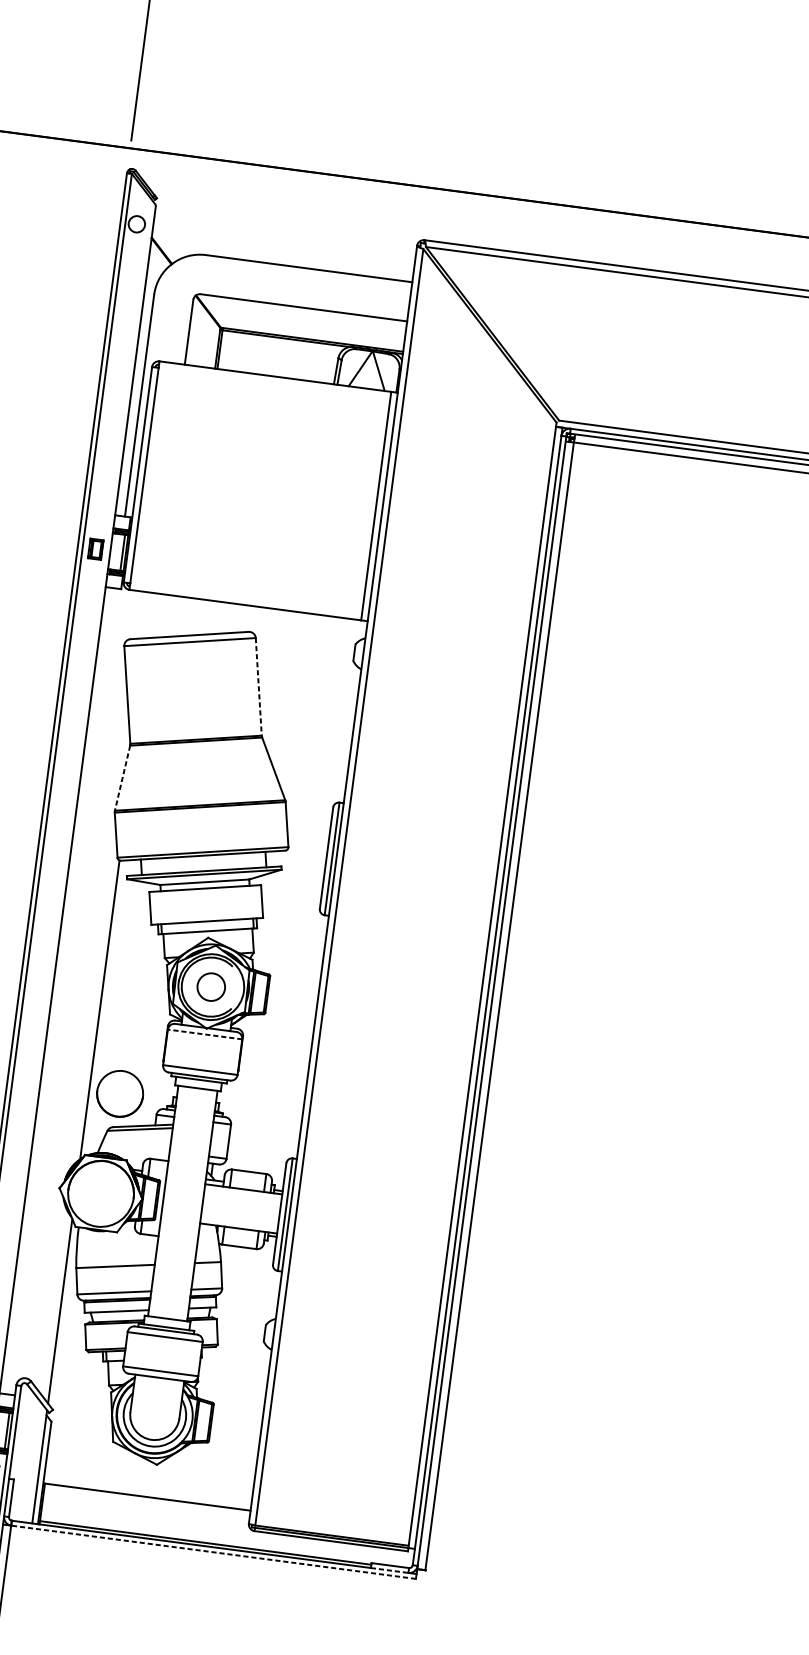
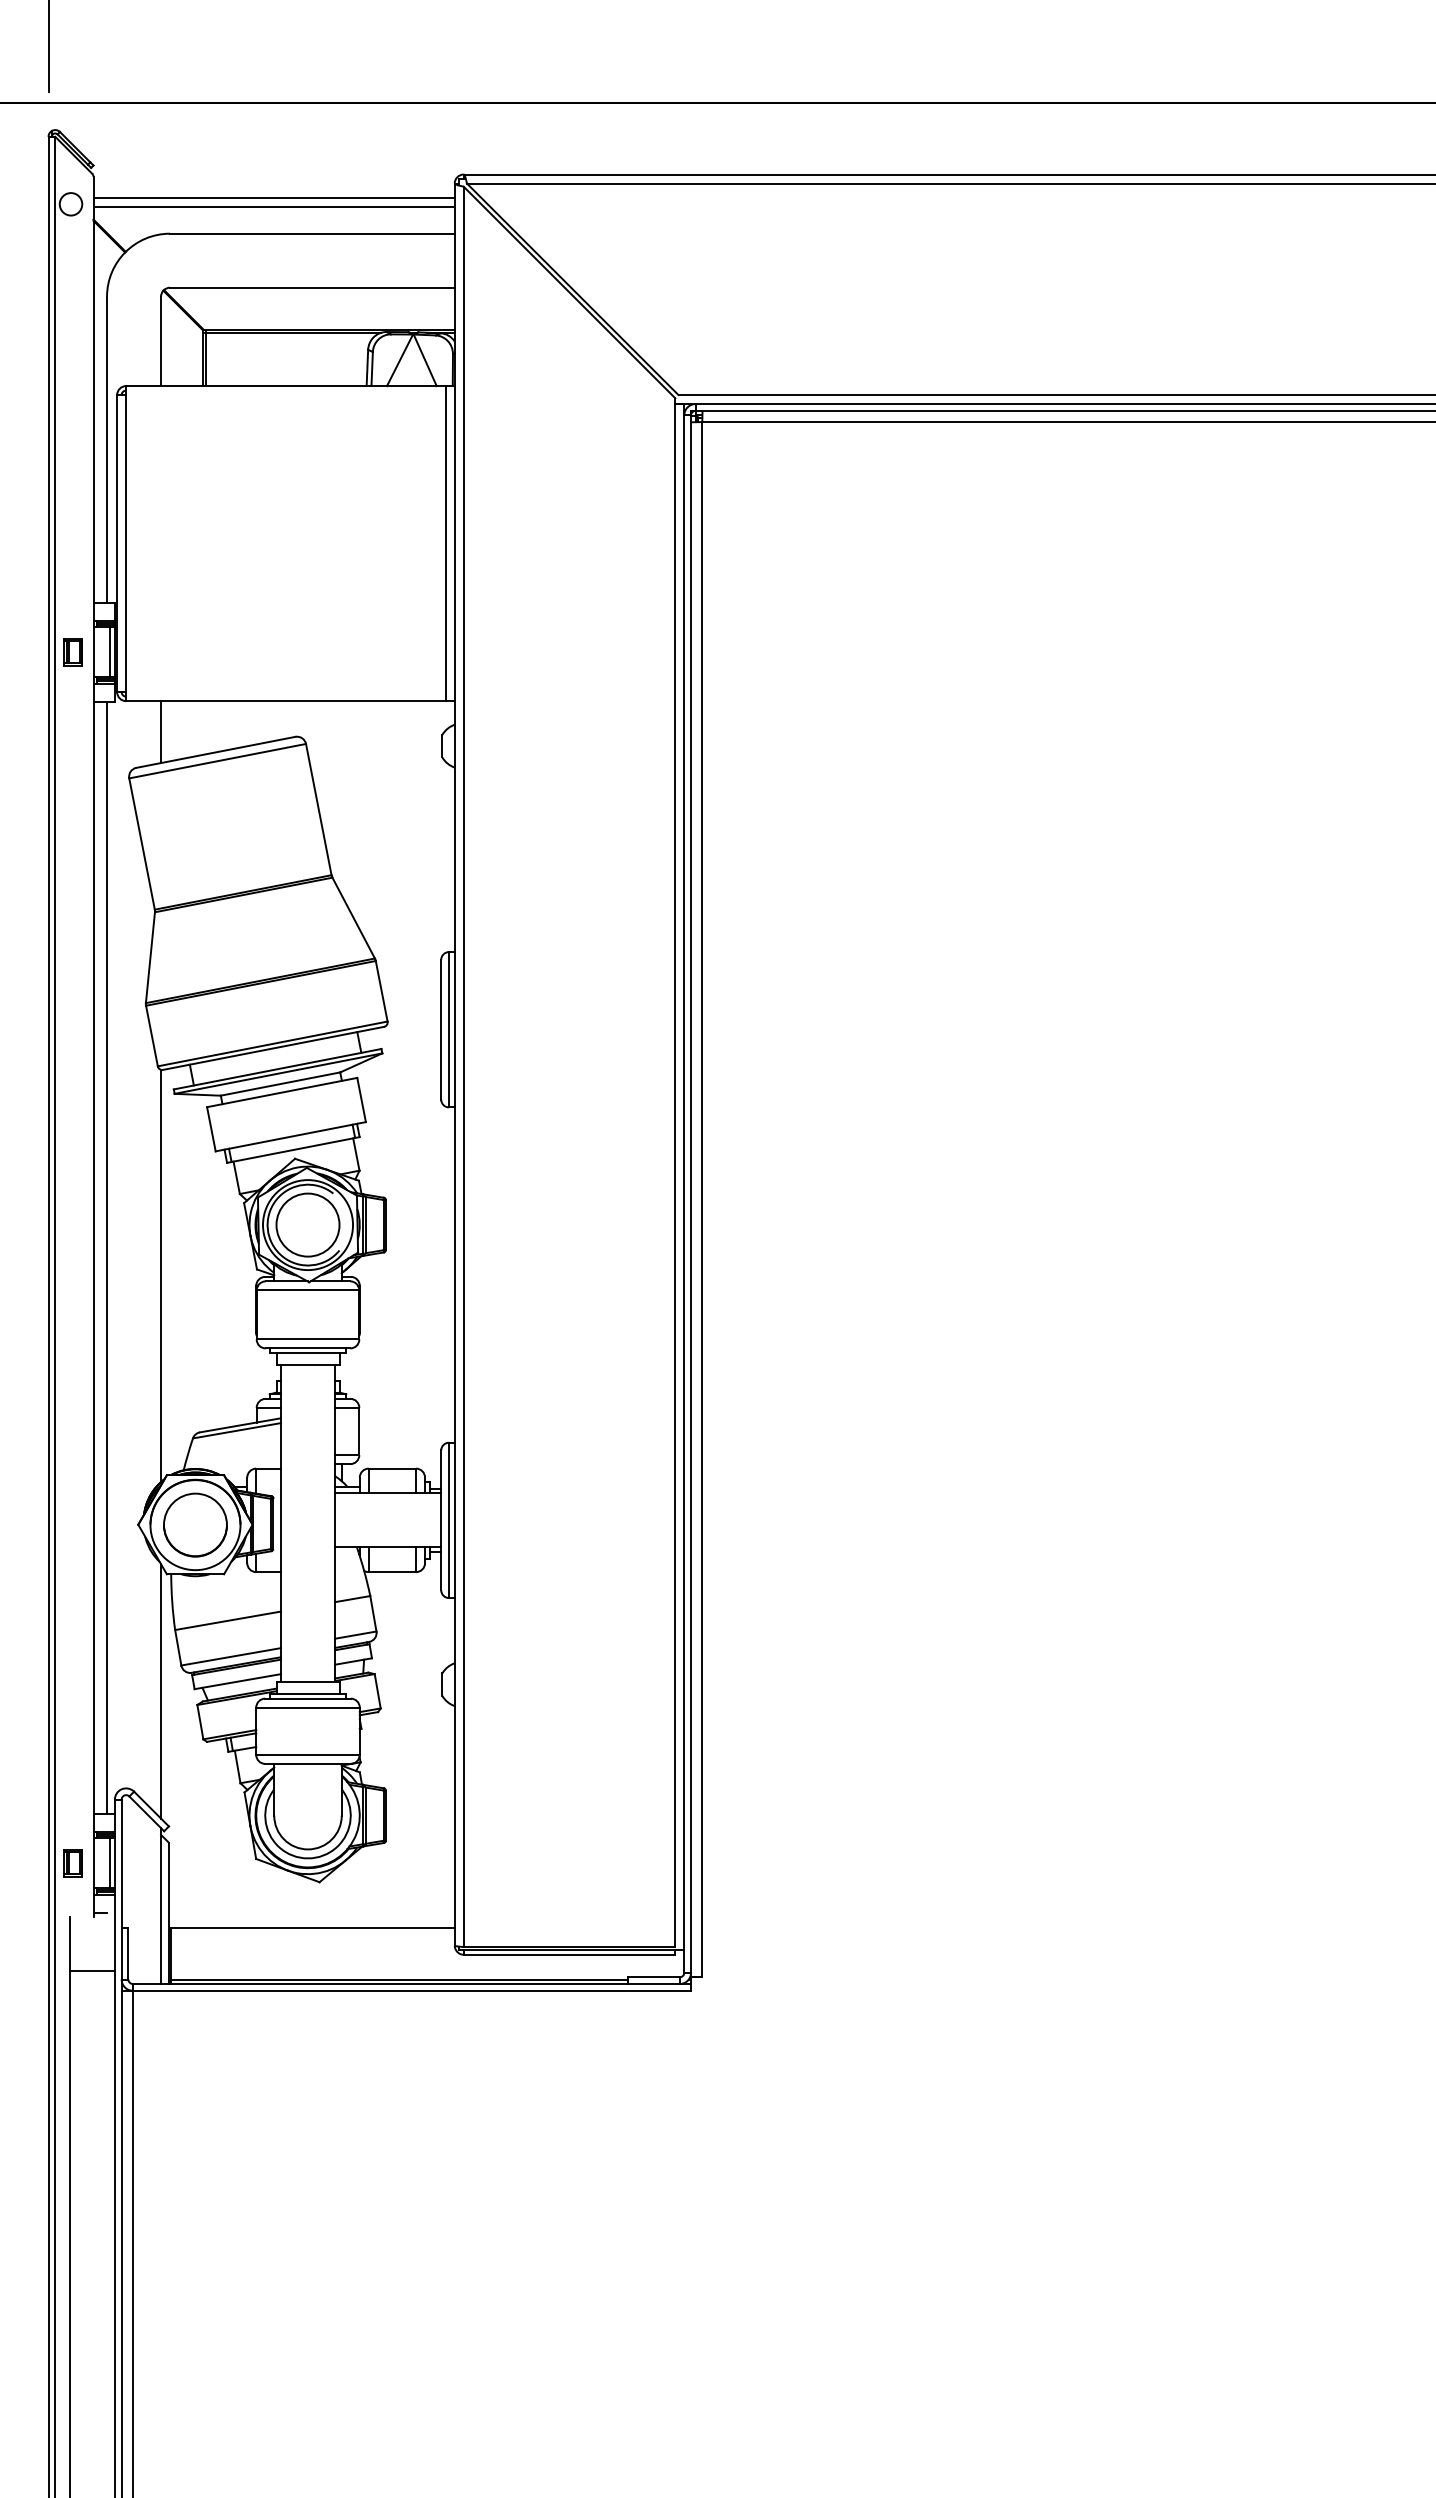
line: (284, 238) -> (273, 197), added
line: (283, 245) -> (273, 206), added
line: (152, 615) -> (161, 732), added
line: (258, 686) -> (318, 809), dashed -> solid
line: (122, 778) -> (150, 957), dashed -> solid
circle: (210, 986) -> (307, 1224), size x1.67
line: (62, 991) -> (107, 1257), added
line: (204, 1034) -> (307, 1290), dashed -> solid
part: (120, 1093) -> (195, 1524), moved
line: (213, 1552) -> (411, 1990), dashed -> solid
line: (389, 1570) -> (653, 1984), dashed -> solid

